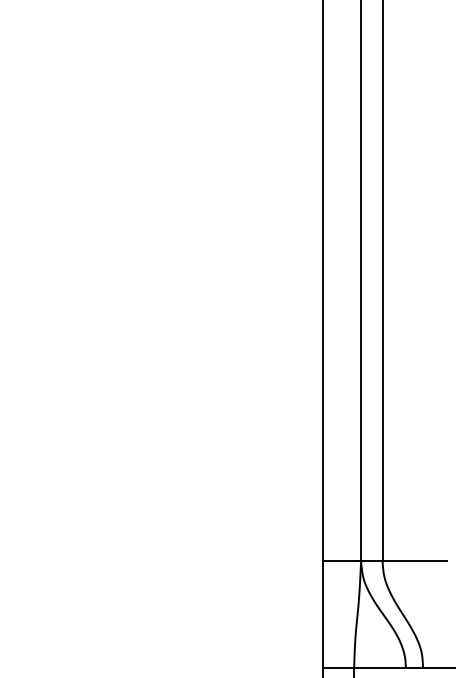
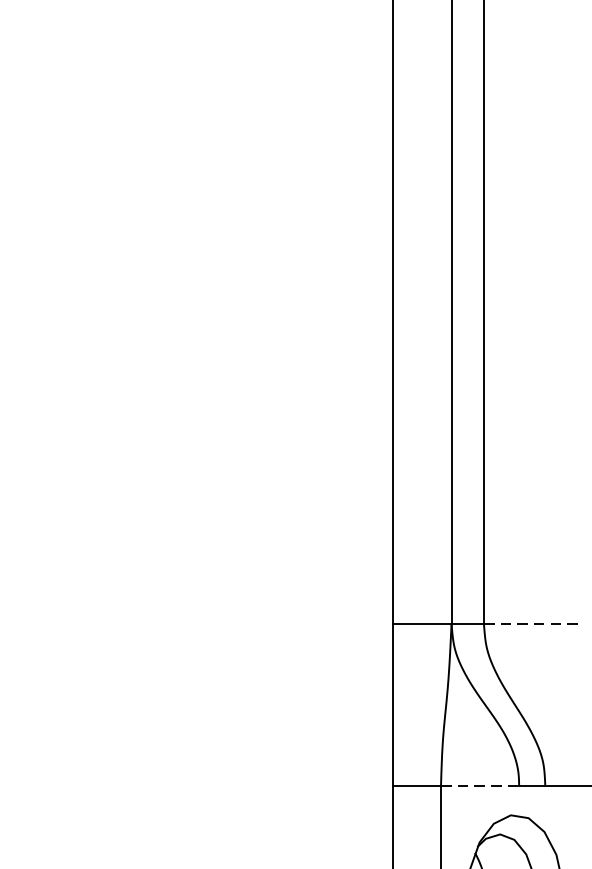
line: (415, 561) -> (533, 624), solid -> dashed
line: (379, 668) -> (479, 786), solid -> dashed

